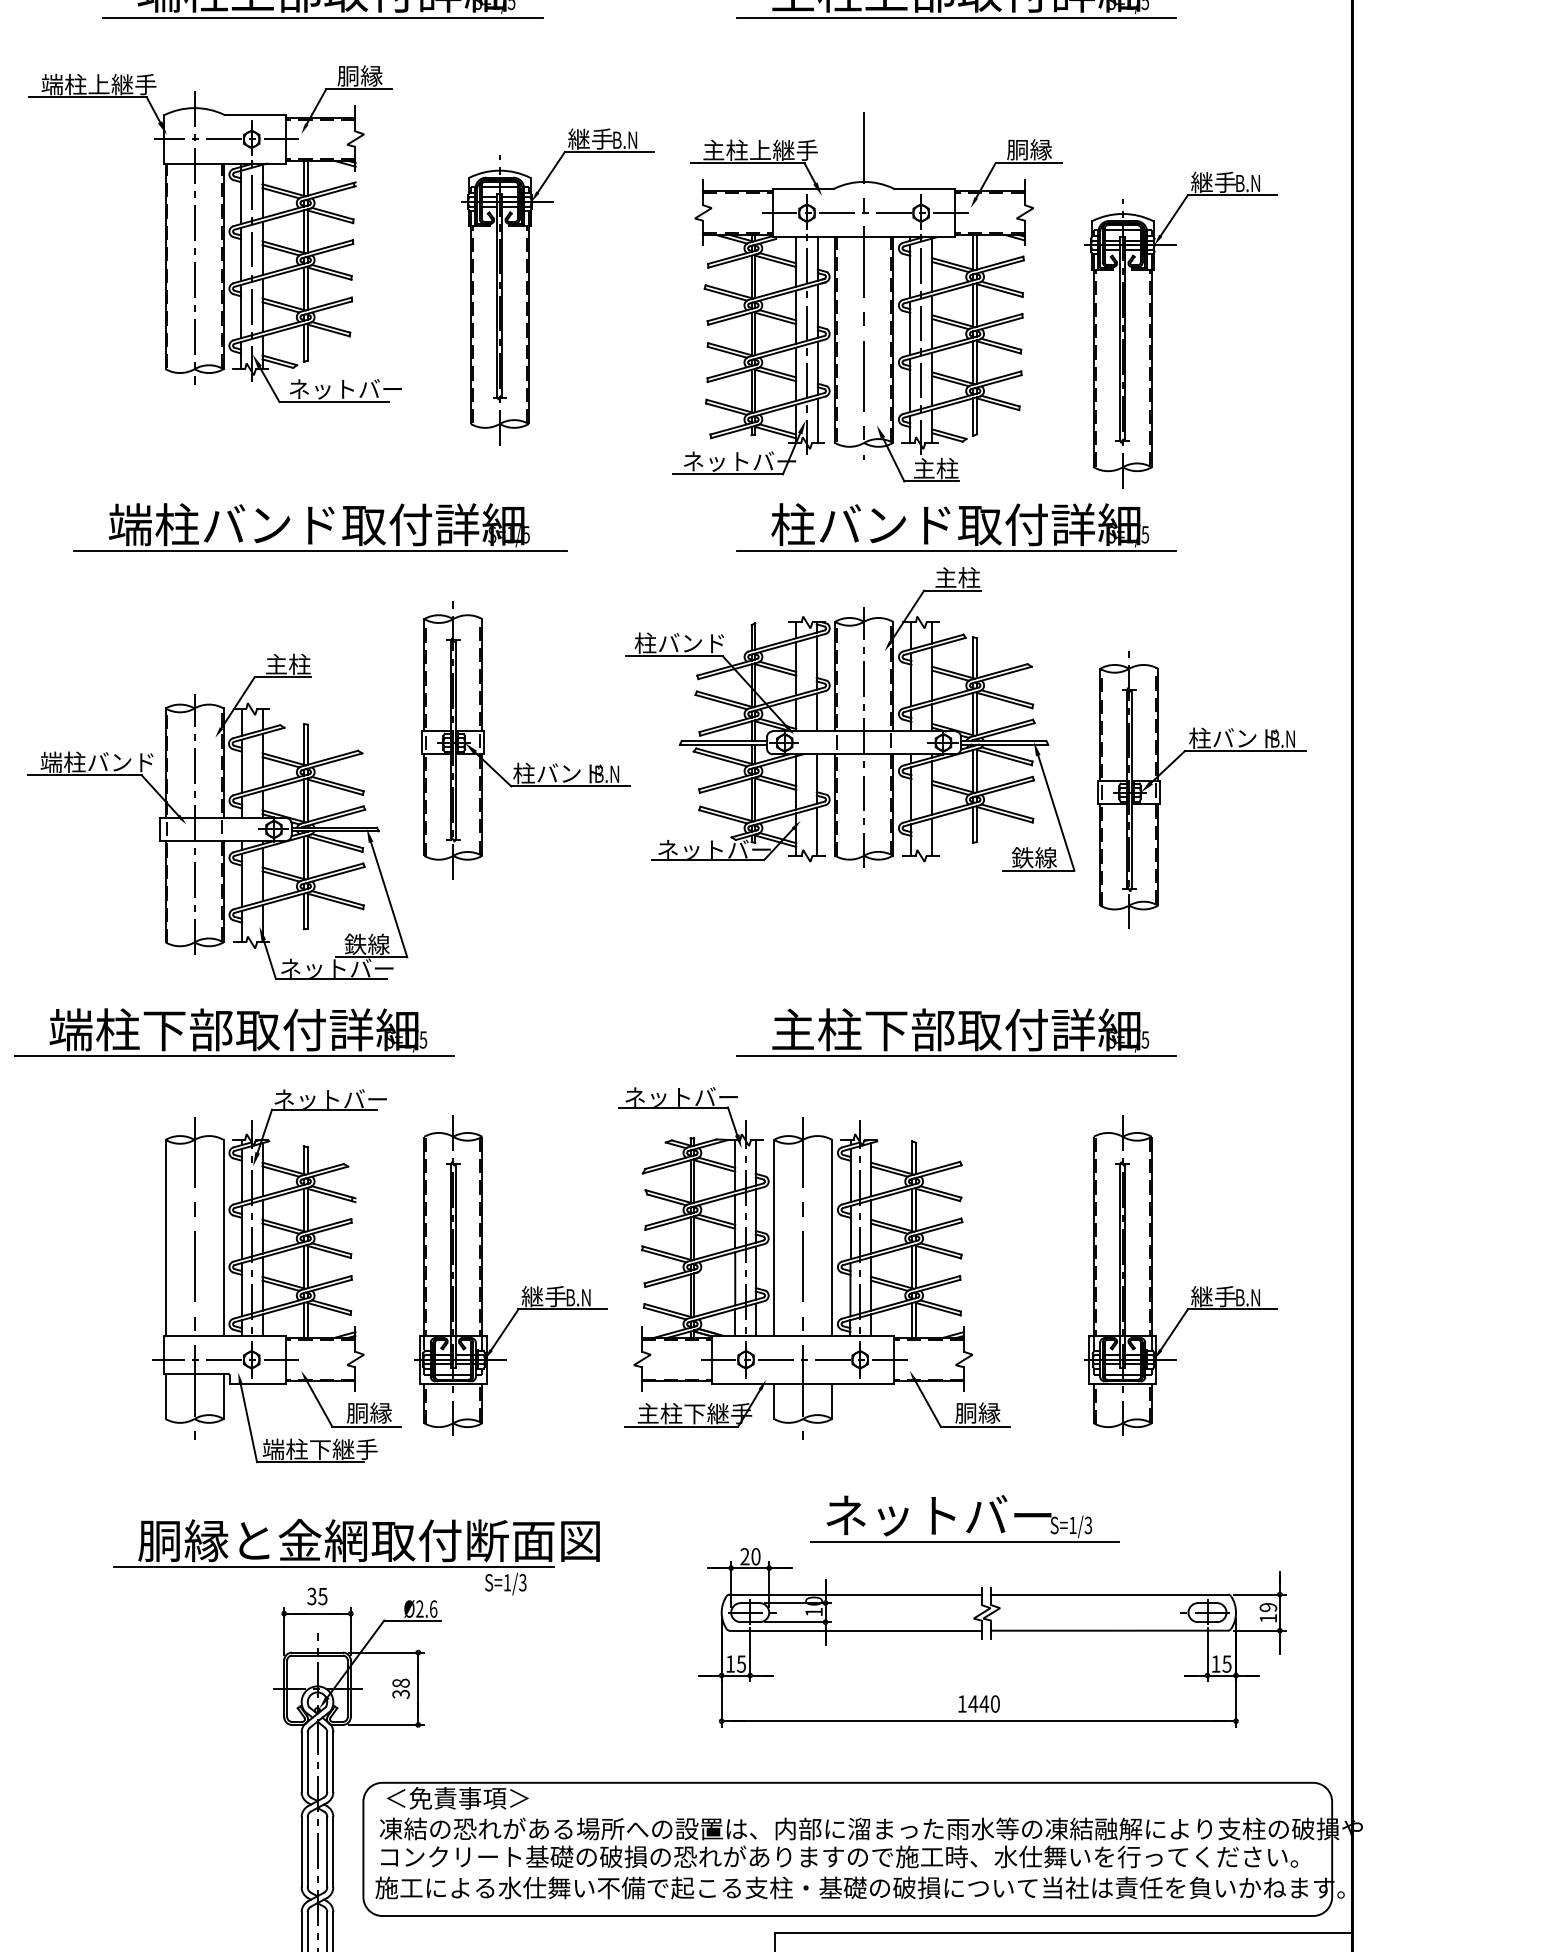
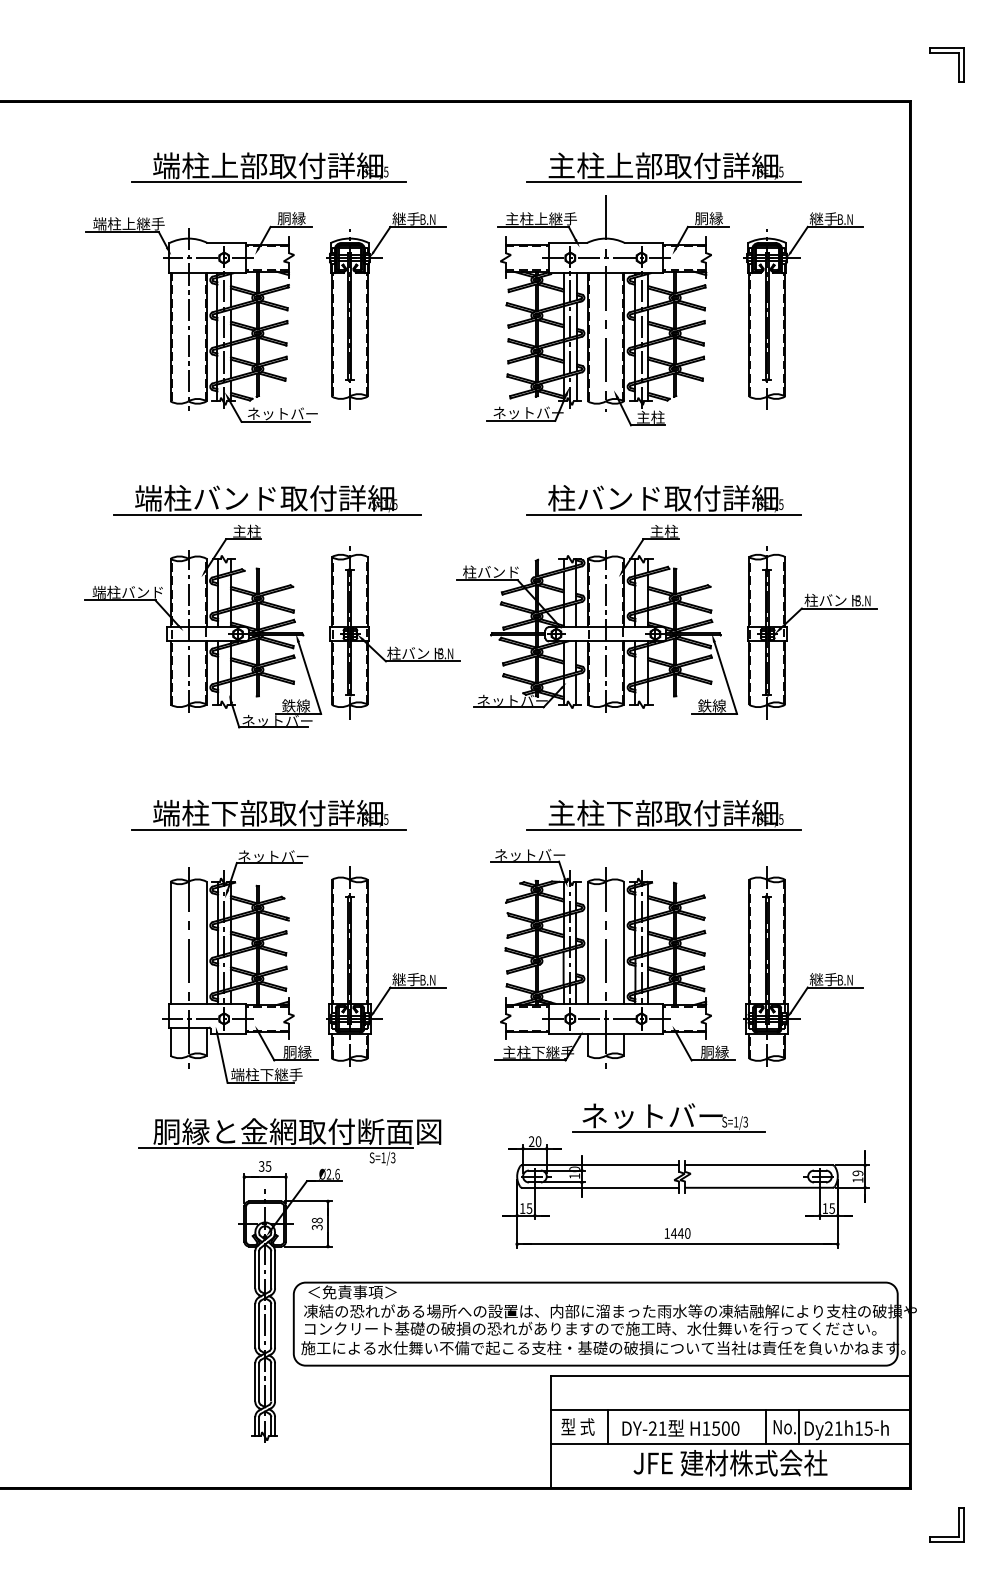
part: (529, 285) -> (368, 310), moved
part: (866, 297) -> (607, 310), moved
part: (1152, 329) -> (785, 310), moved
part: (1201, 752) -> (812, 609), moved
part: (218, 816) -> (203, 626), moved
part: (234, 1031) -> (268, 814), moved
part: (813, 1262) -> (612, 958), moved

